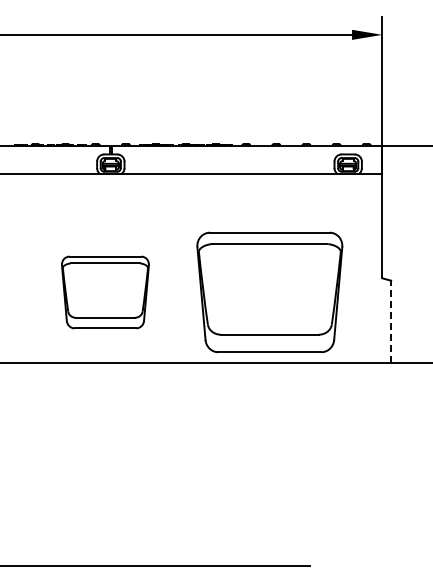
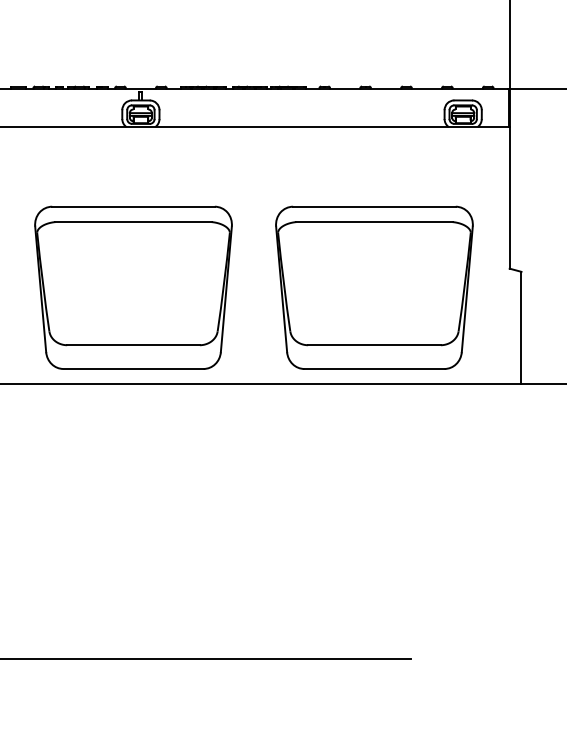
part: (105, 292) -> (133, 287), size x1.67
part: (269, 292) -> (373, 287), moved
line: (391, 321) -> (521, 327), dashed -> solid

